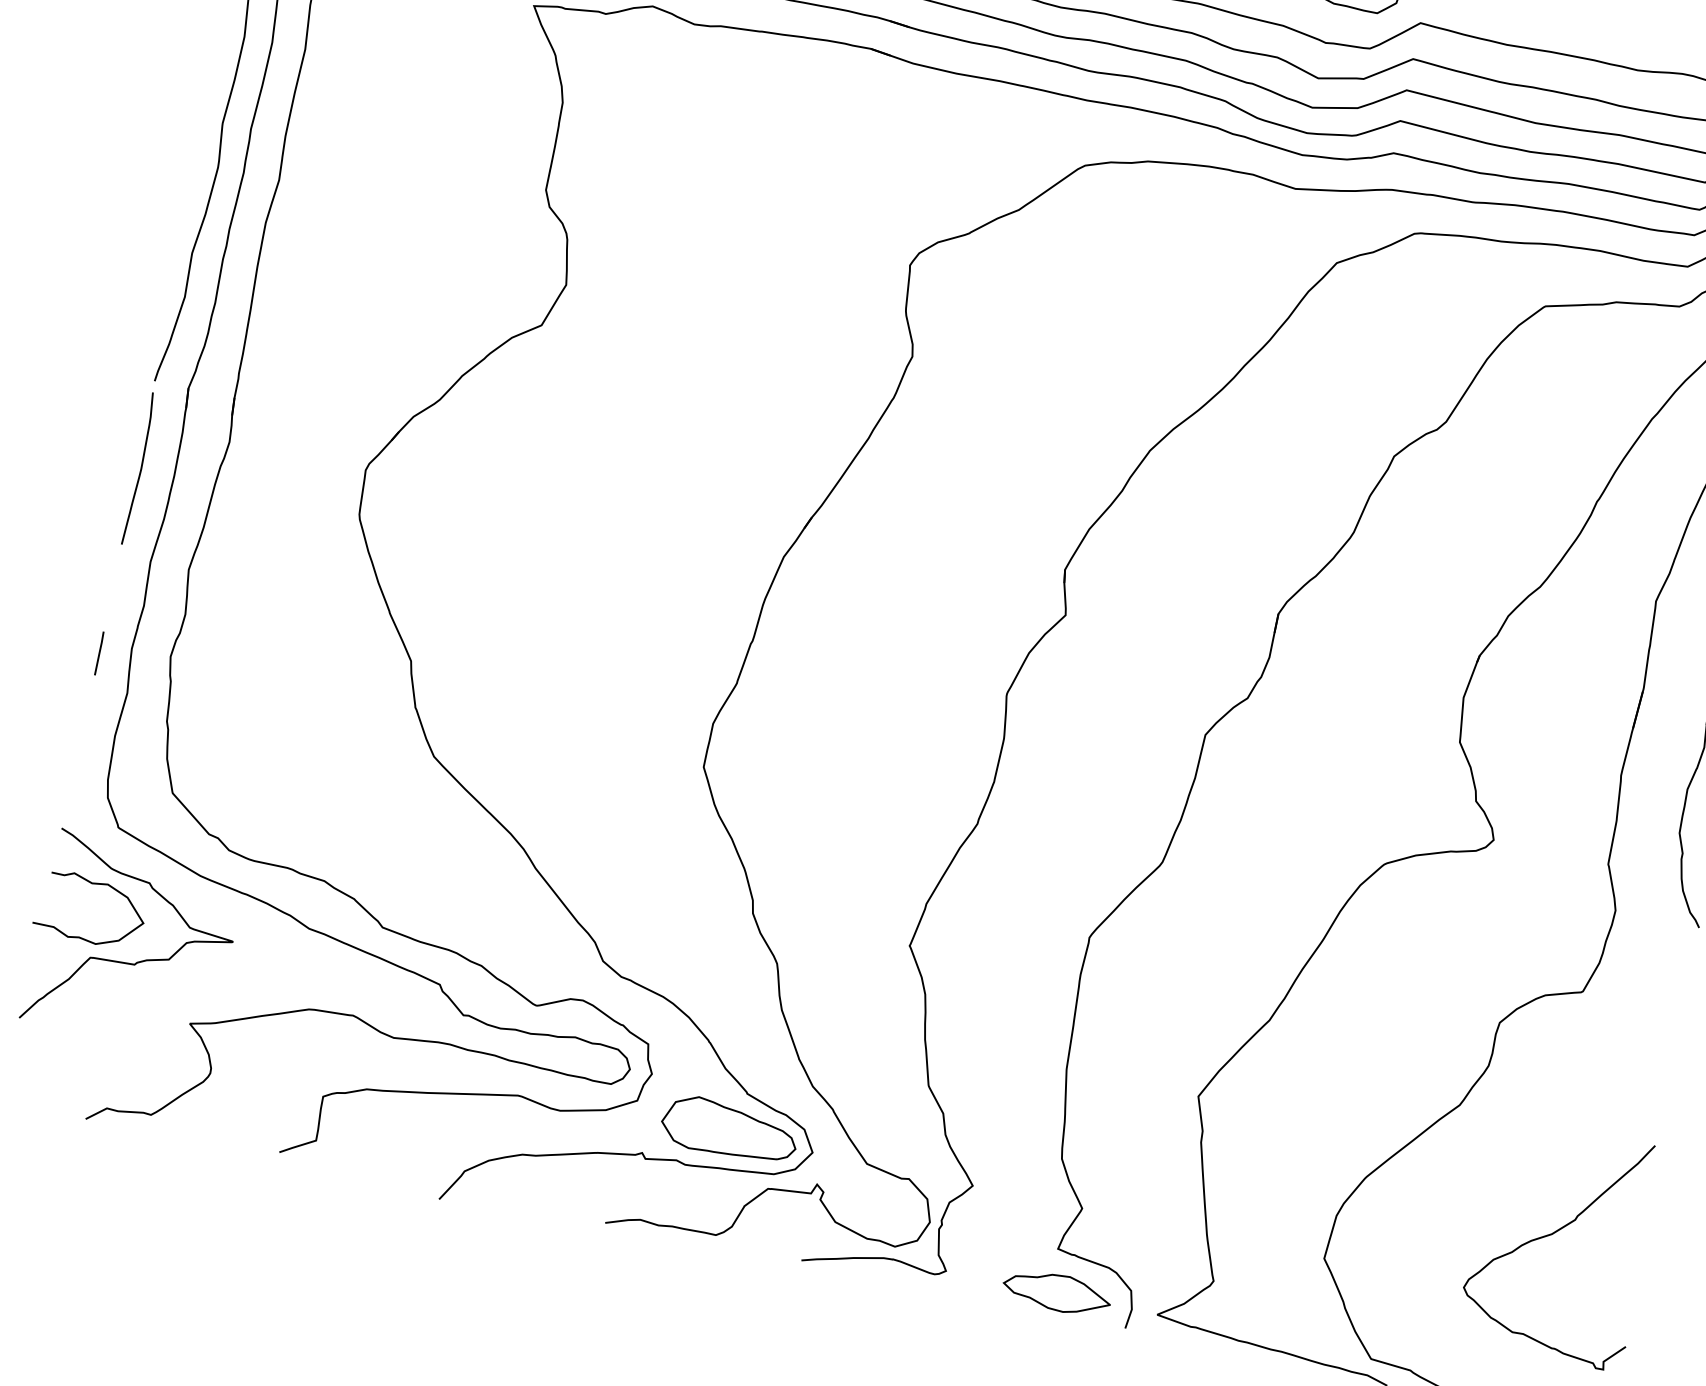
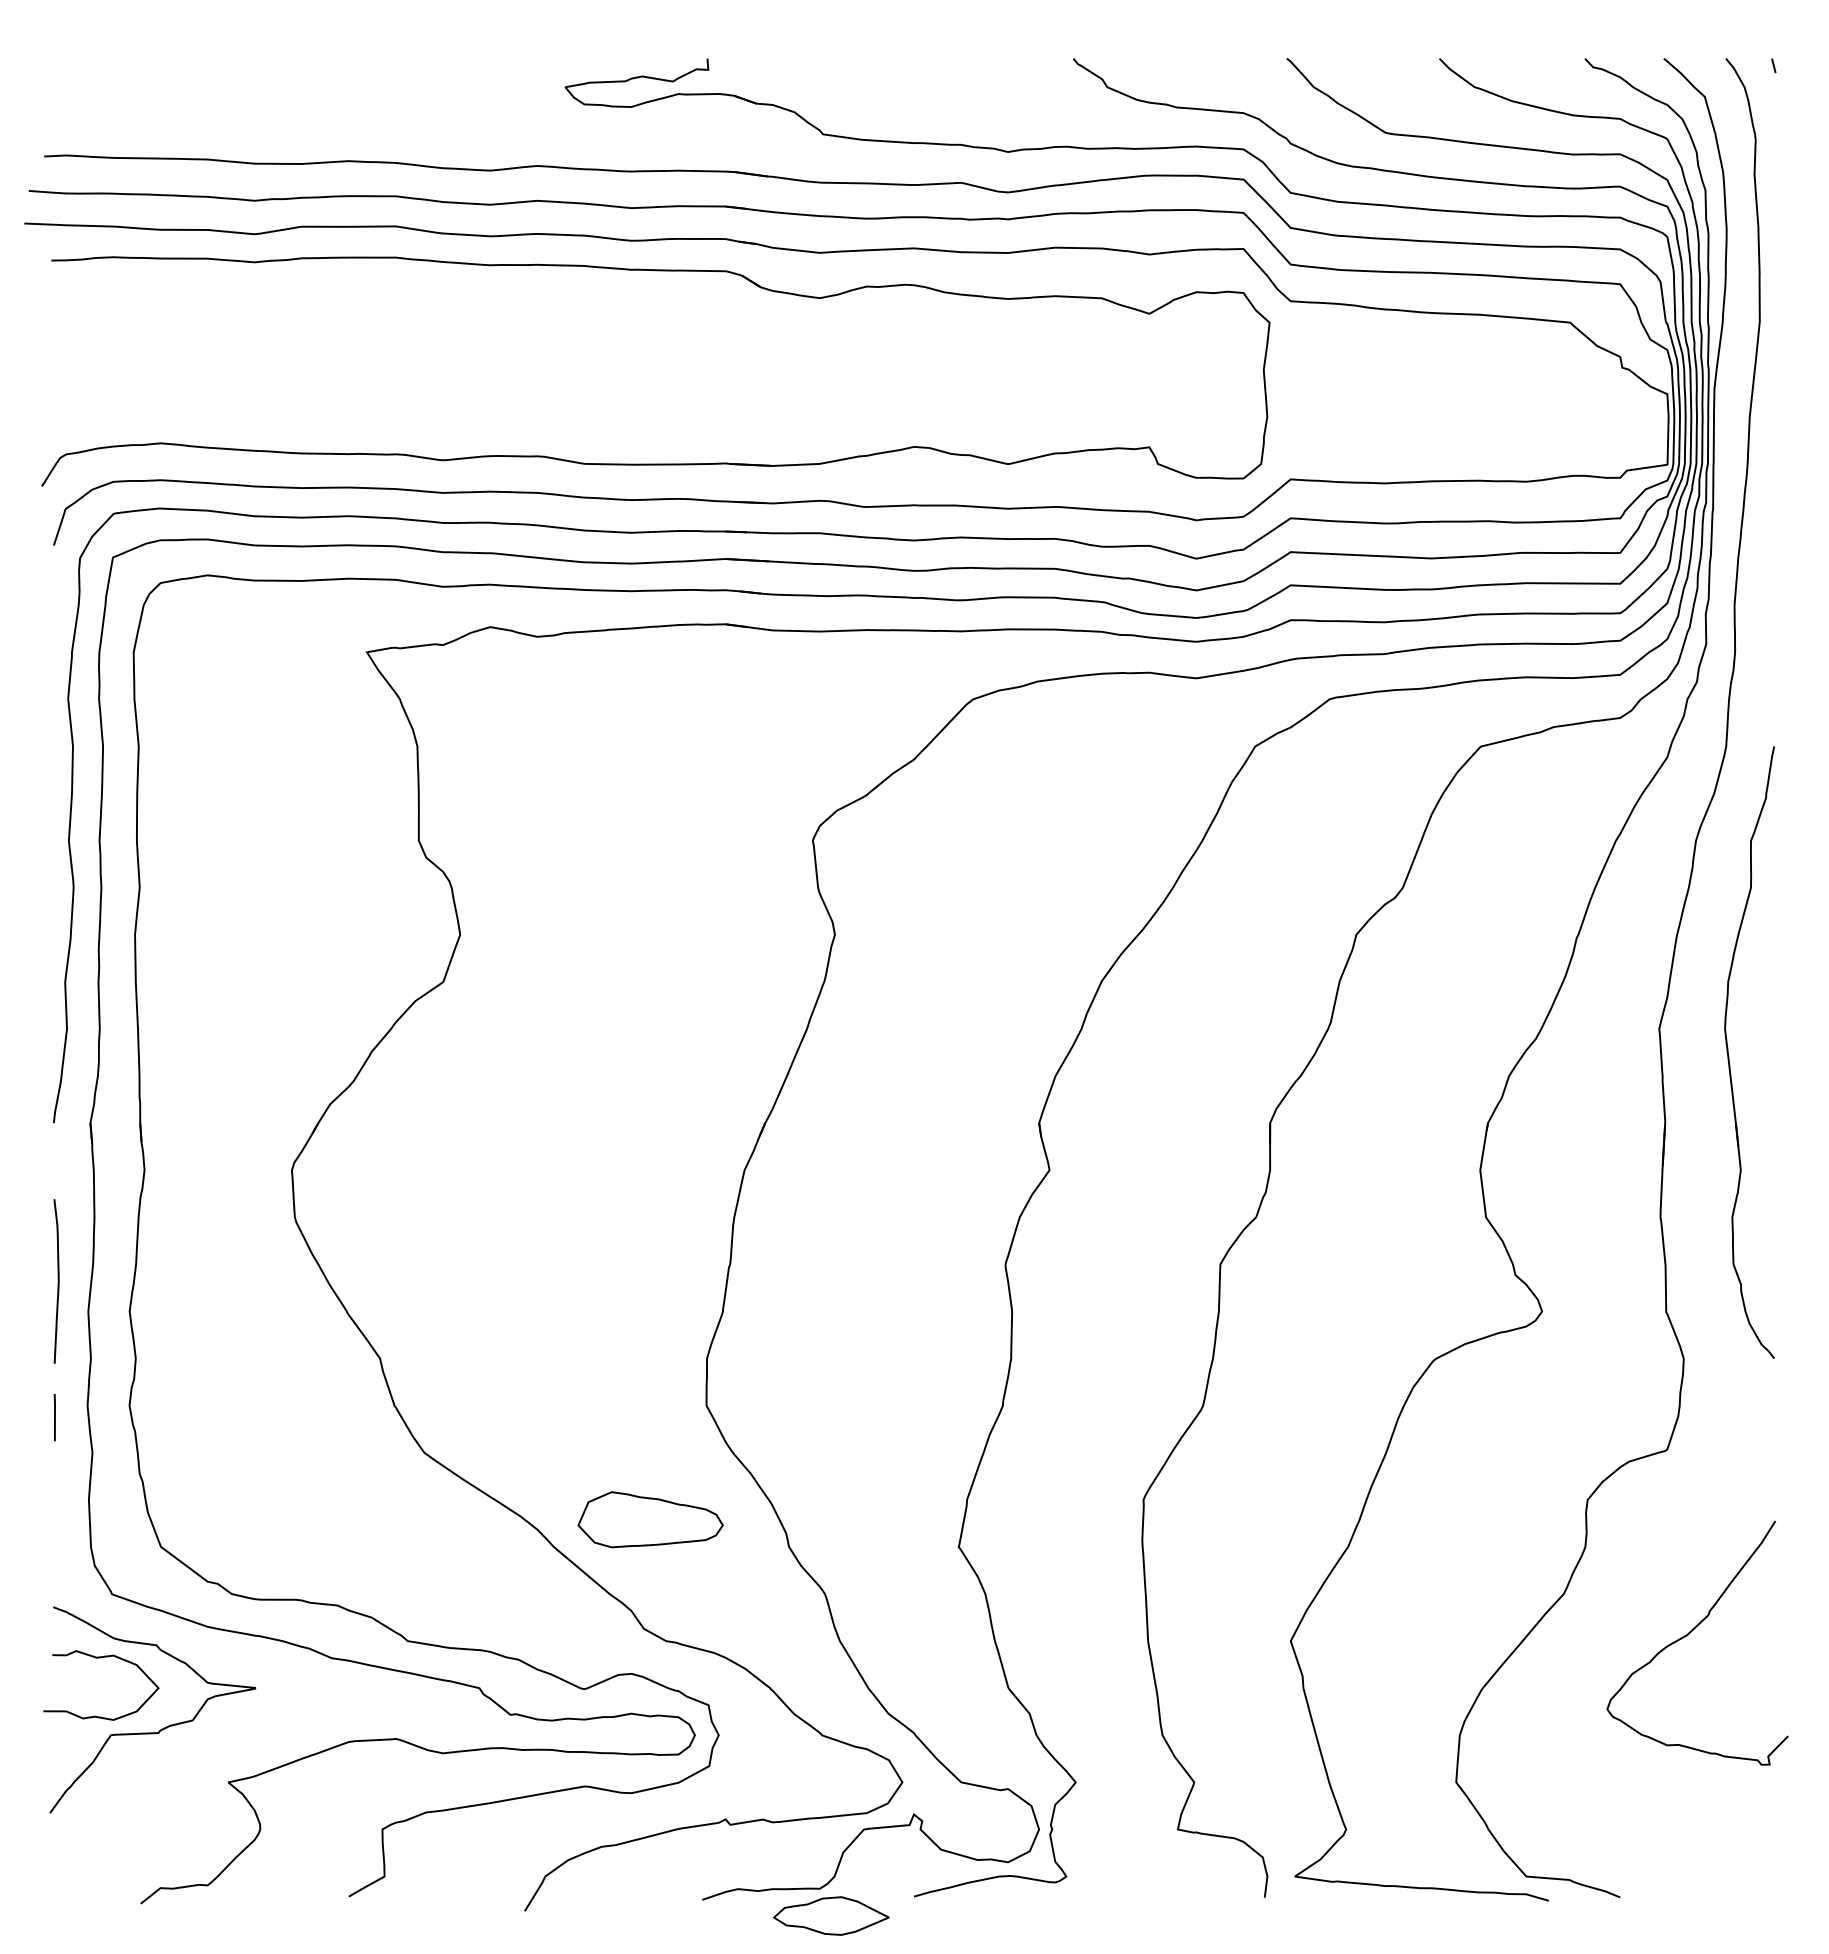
curve: (140, 469) -> (57, 1281), moved
part: (729, 1129) -> (650, 1519), moved
curve: (1554, 1234) -> (1689, 1634), moved
part: (1056, 1291) -> (830, 1915), moved

